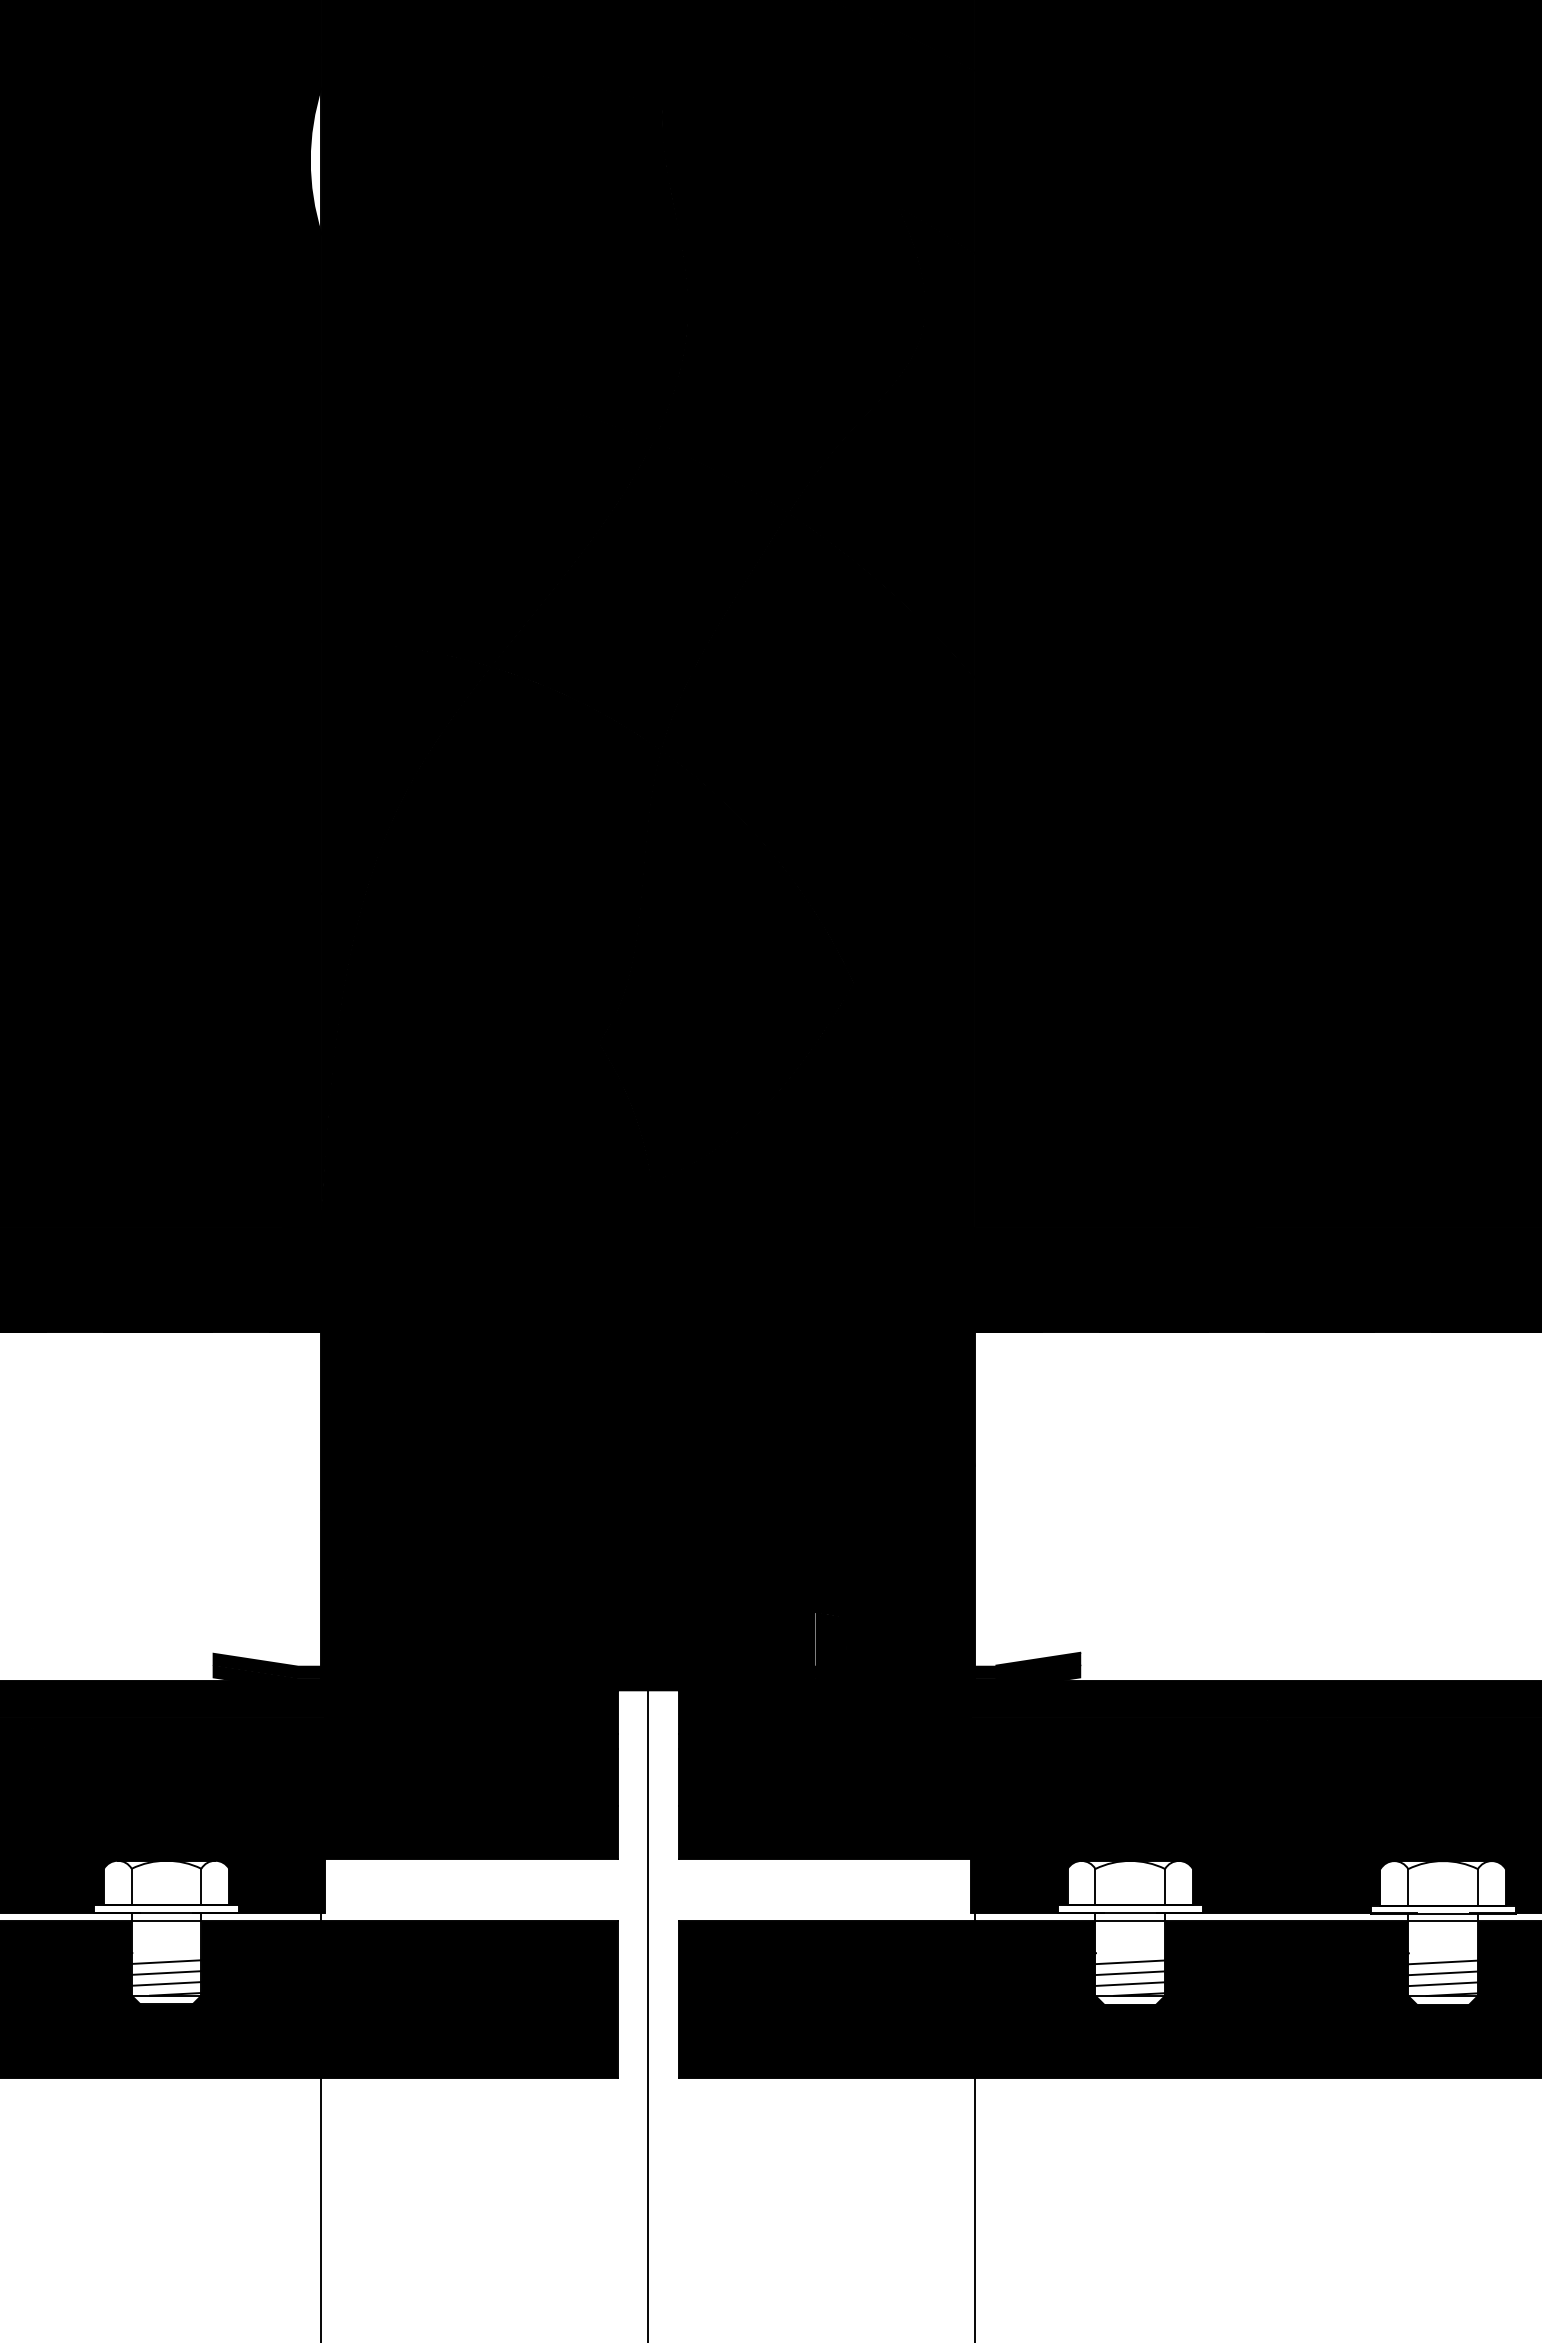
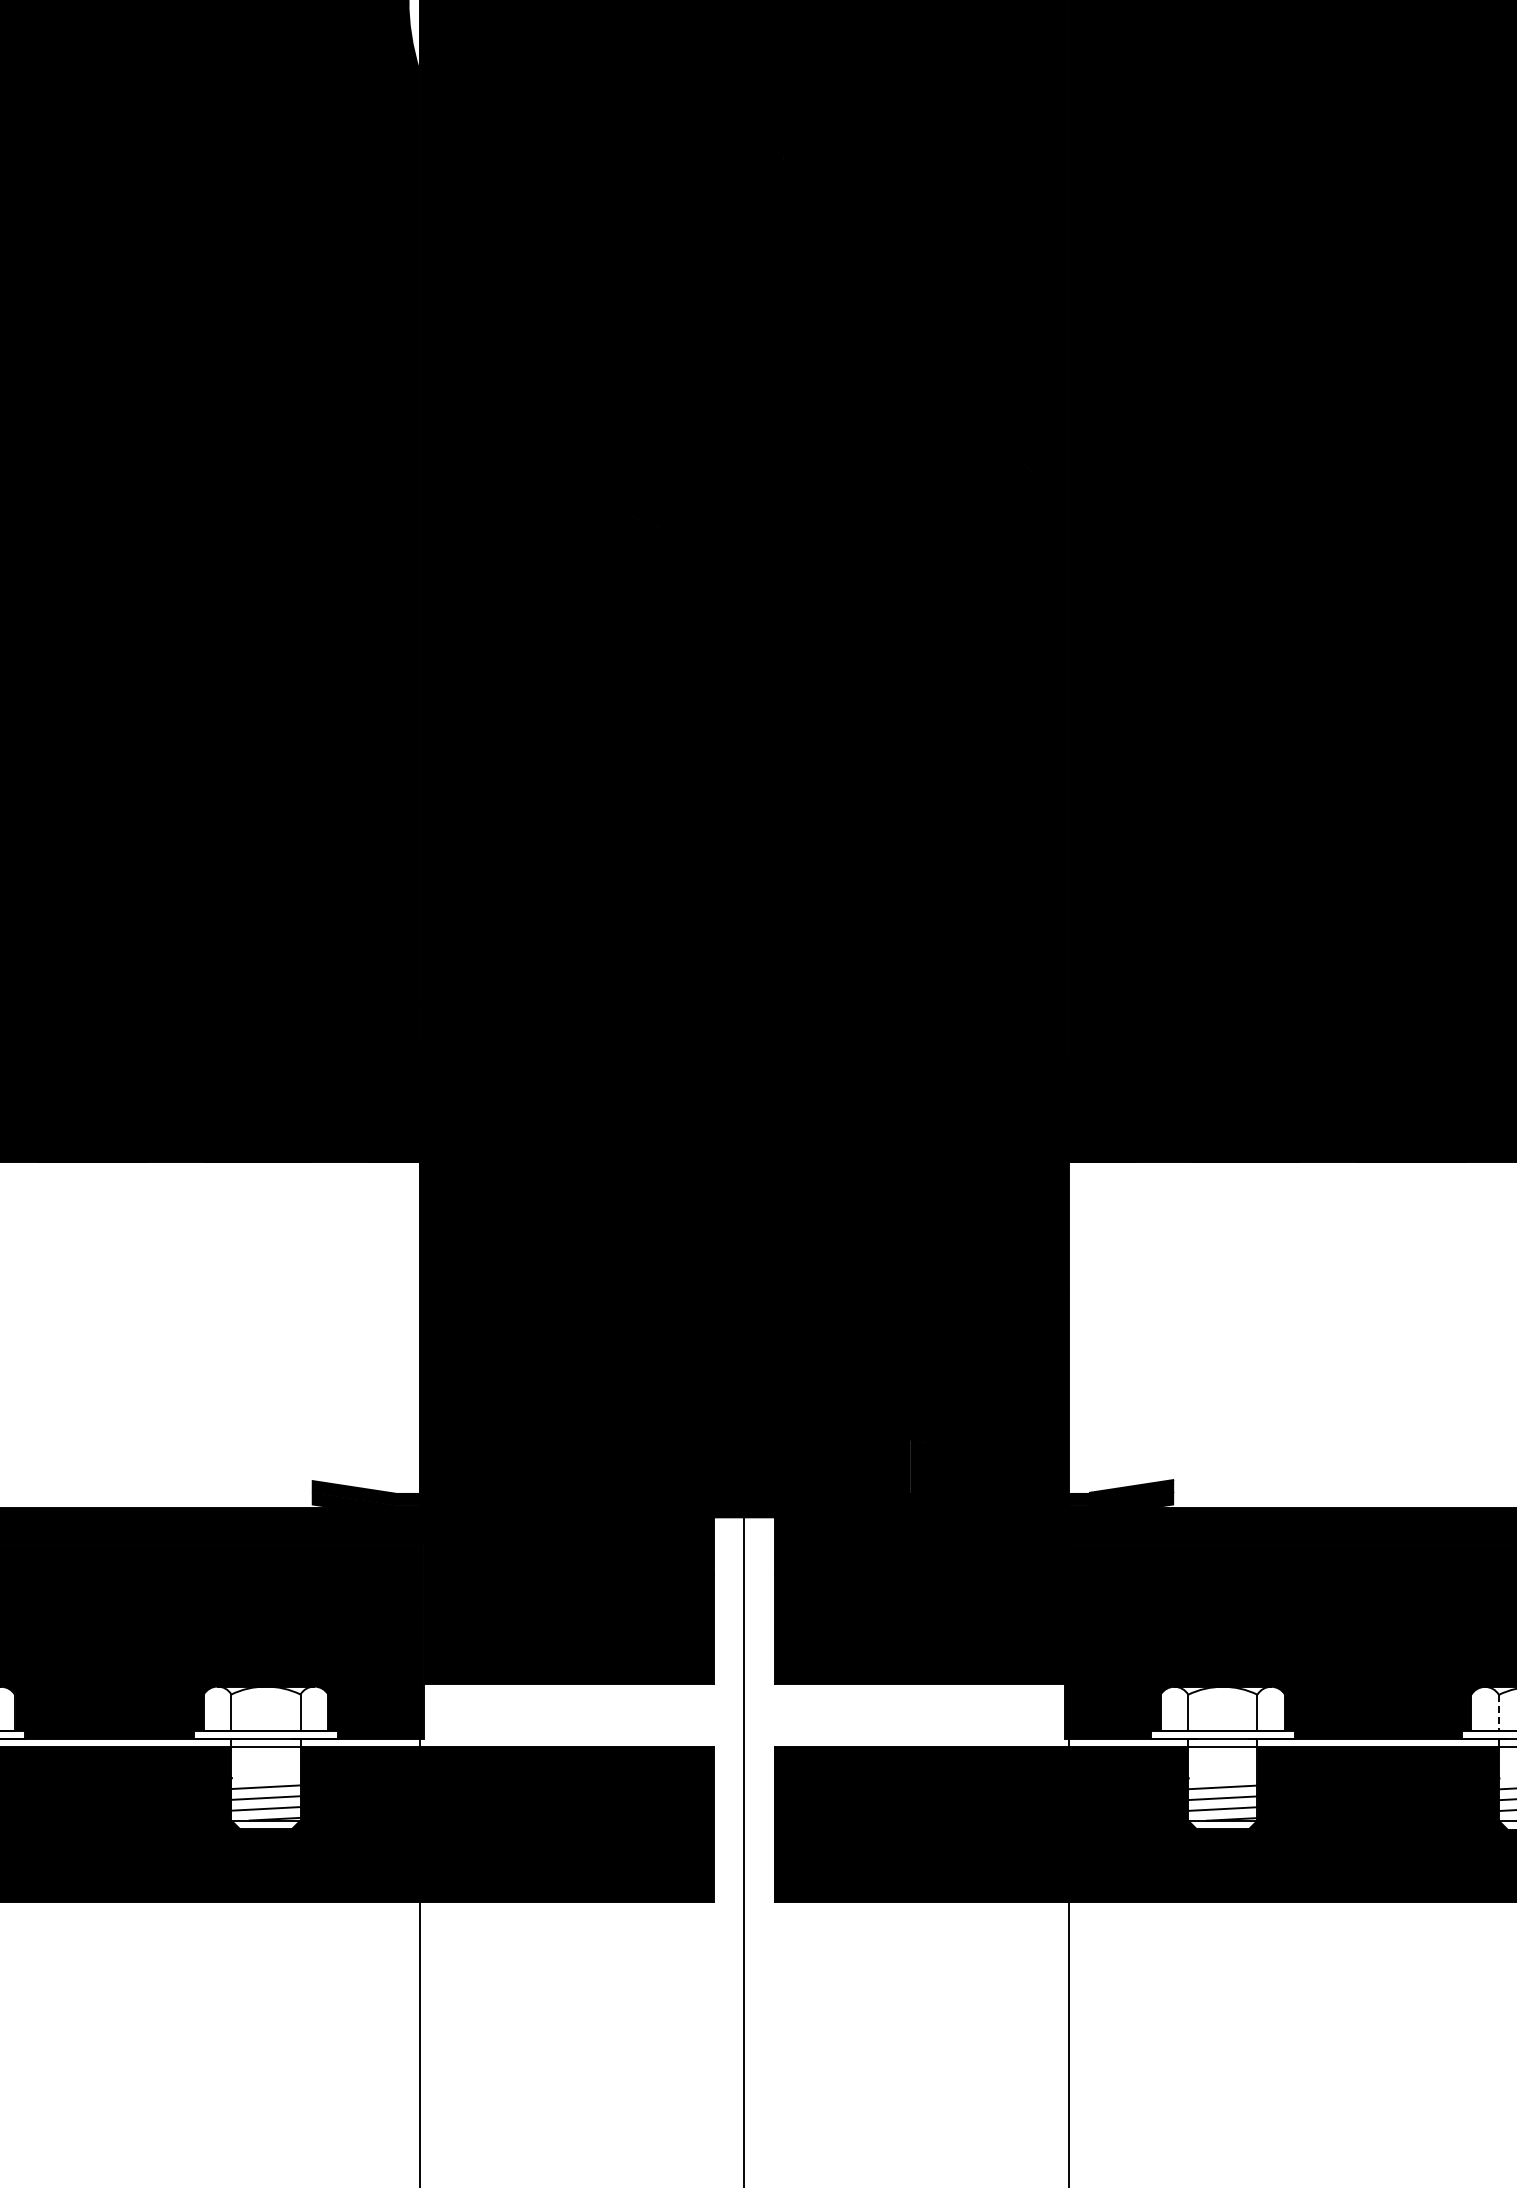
line: (1408, 1887) -> (1499, 1713), solid -> dashed

